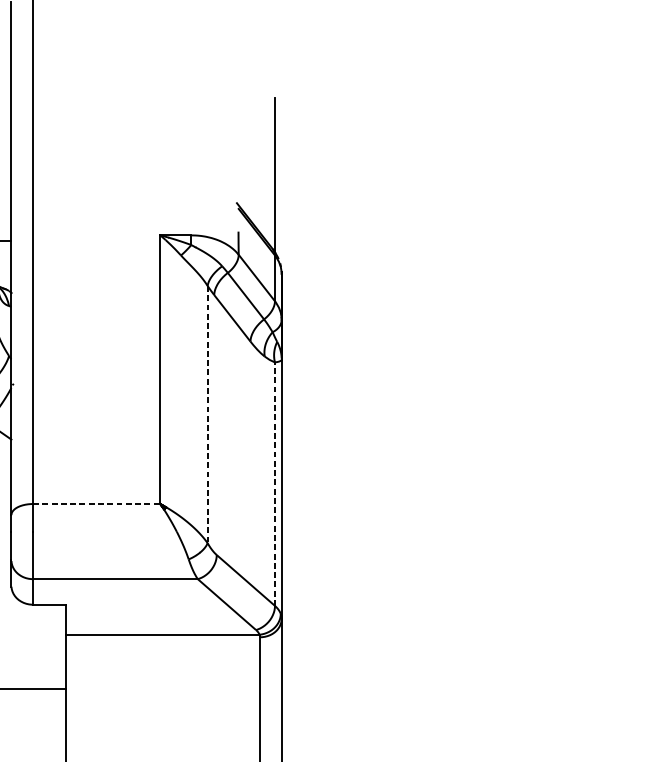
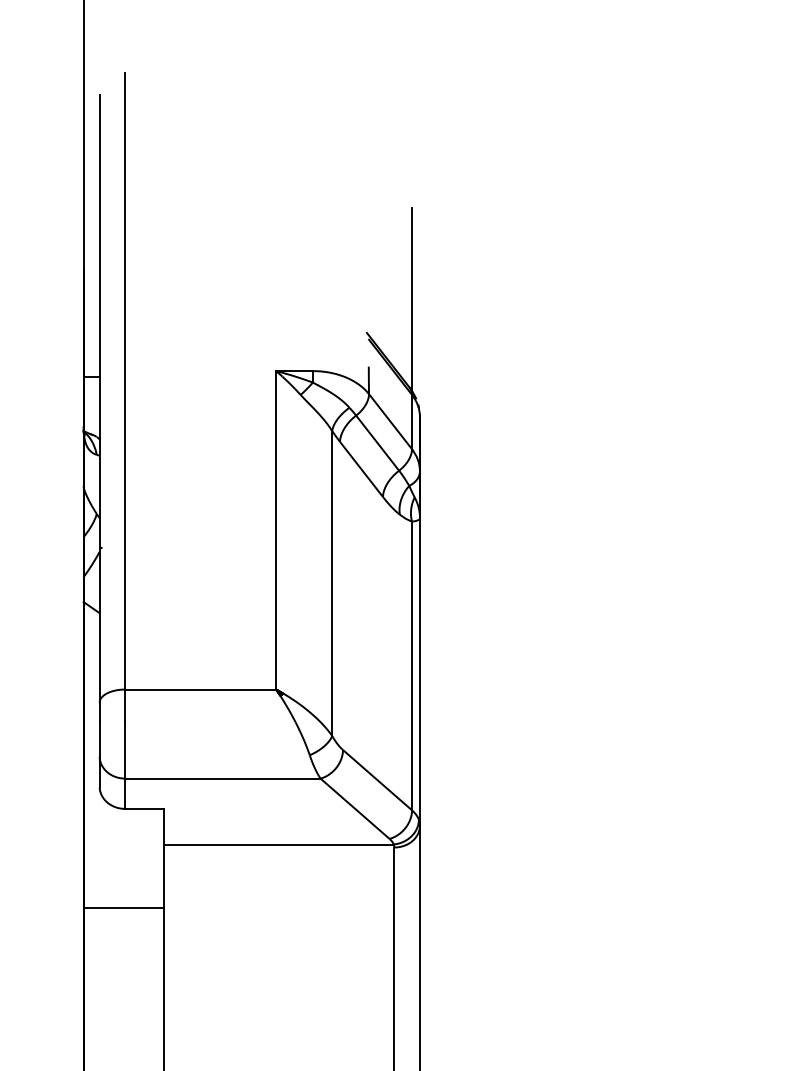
line: (207, 415) -> (332, 584), dashed -> solid
line: (275, 483) -> (412, 665), dashed -> solid
line: (97, 503) -> (201, 689), dashed -> solid

